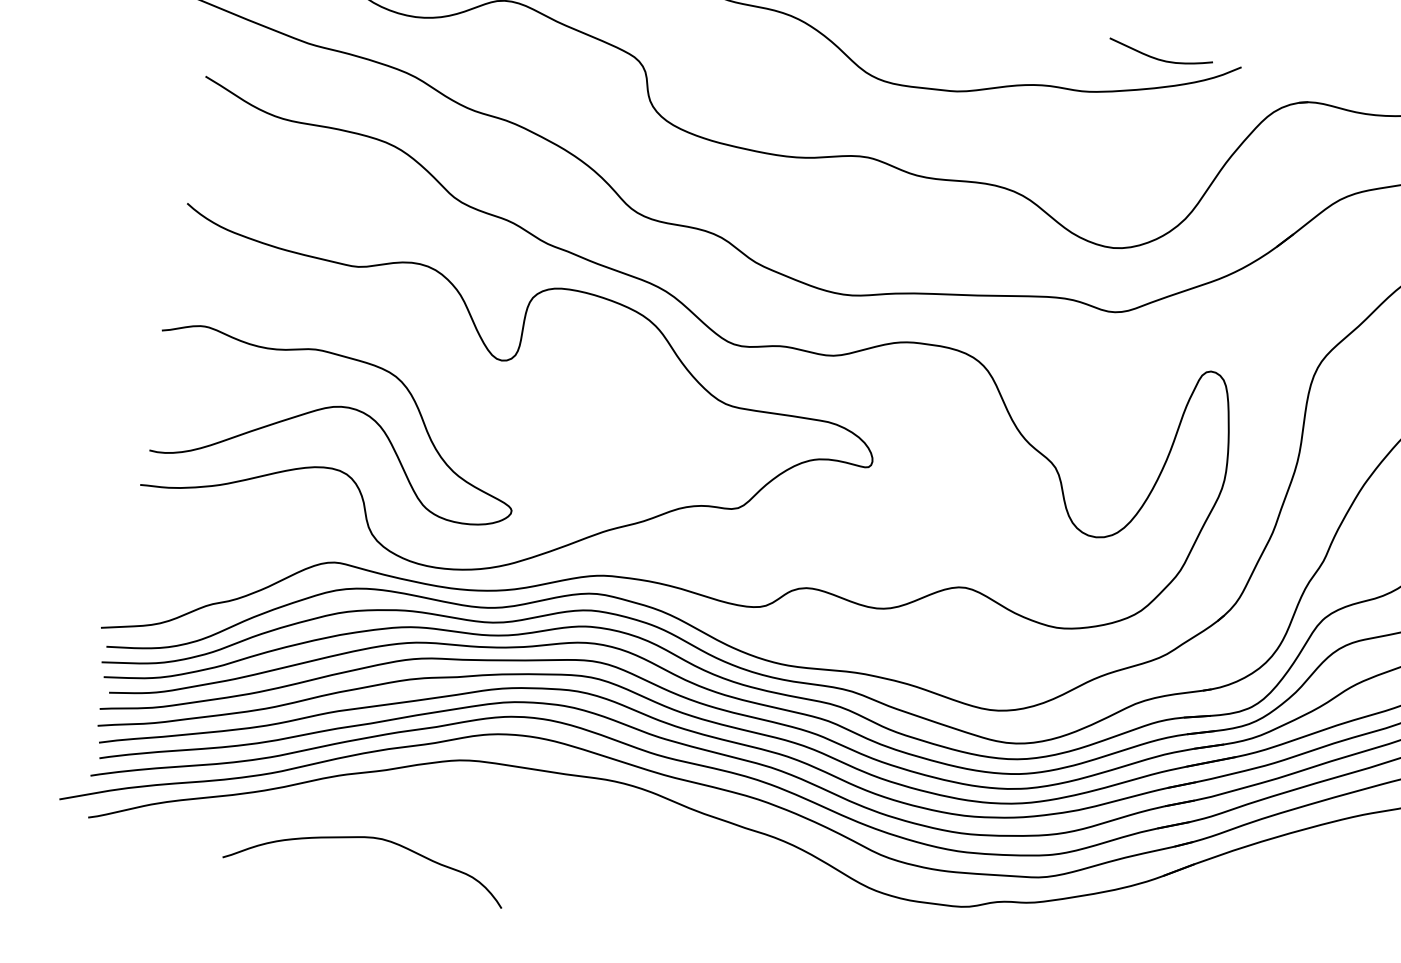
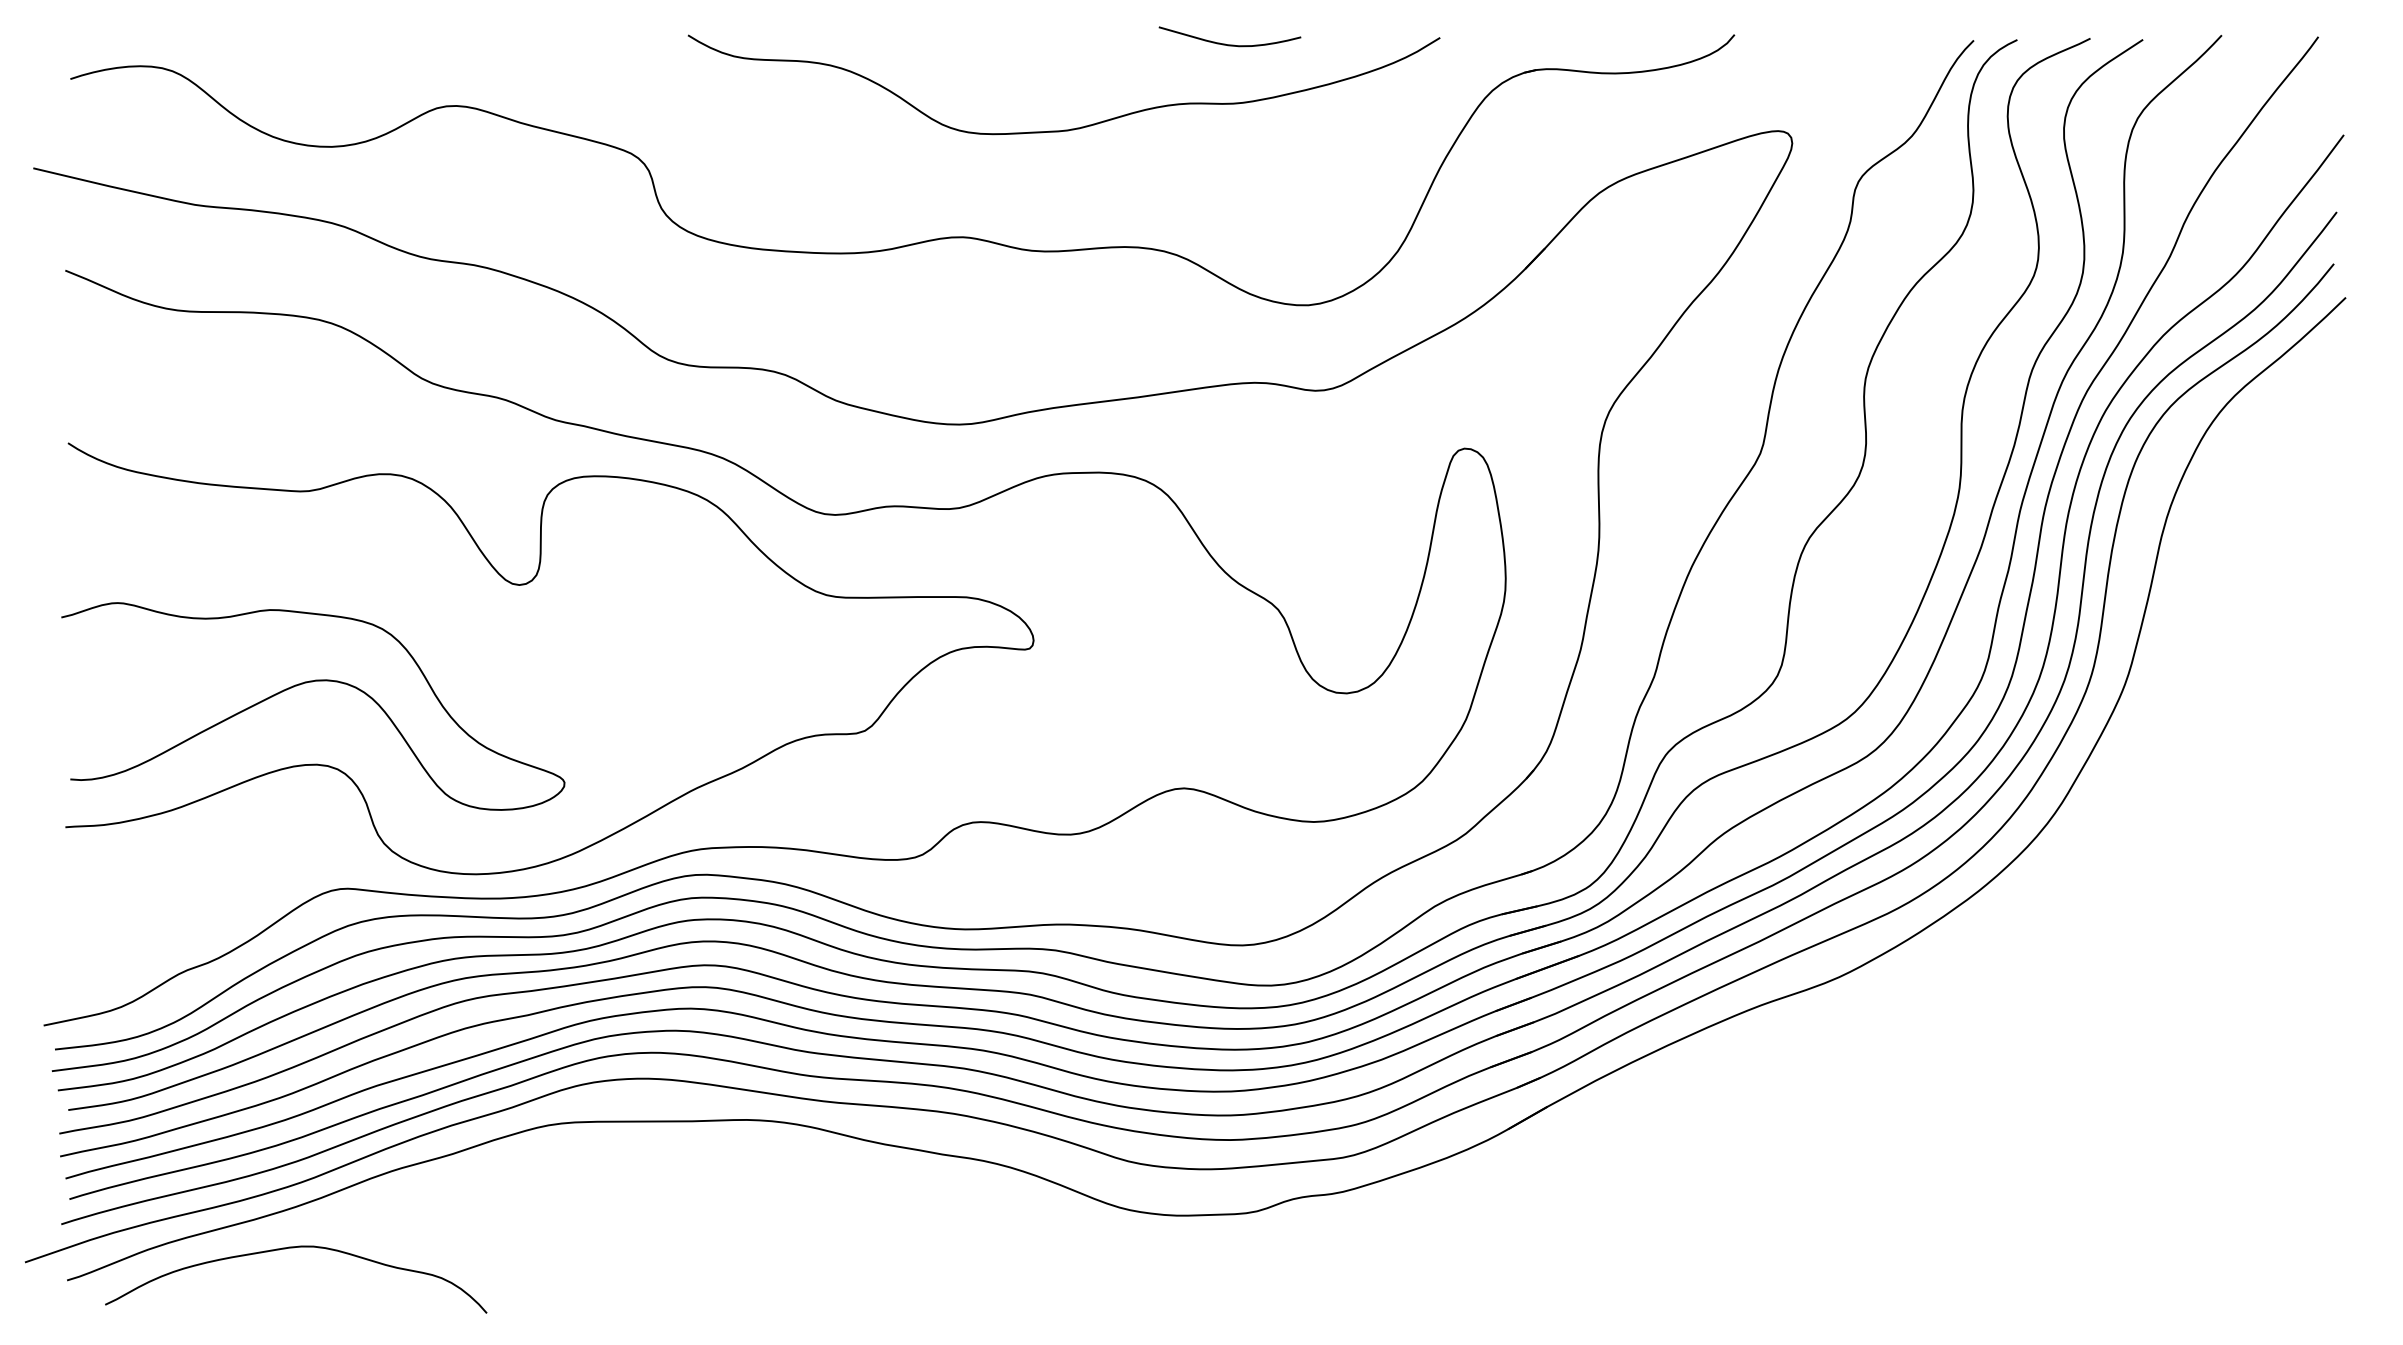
curve: (1159, 59) -> (1229, 44), moved
curve: (368, 838) -> (294, 1248), moved

